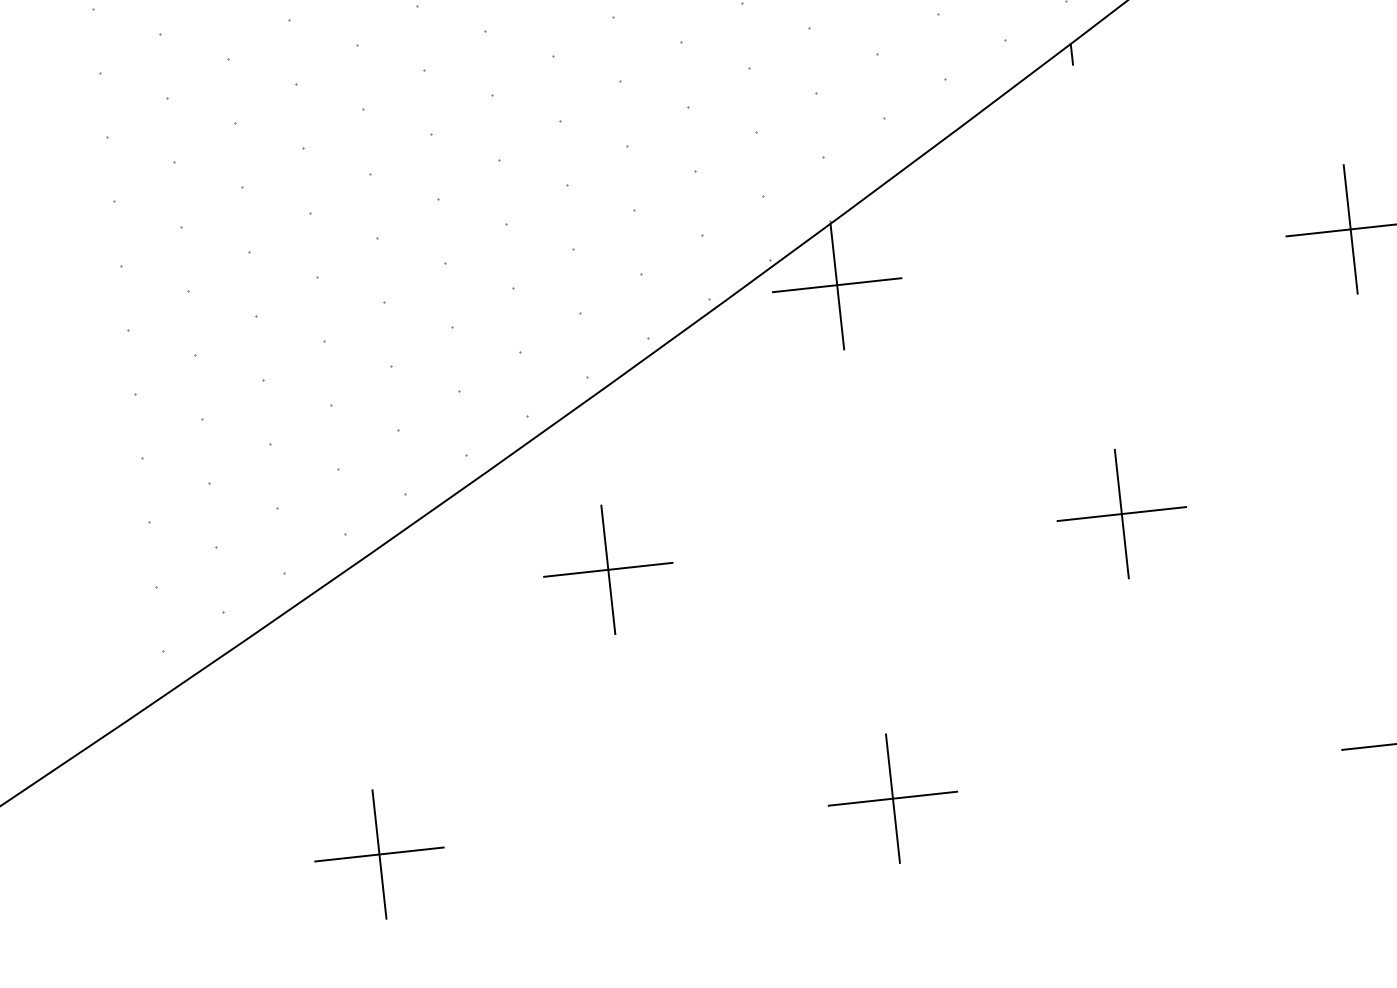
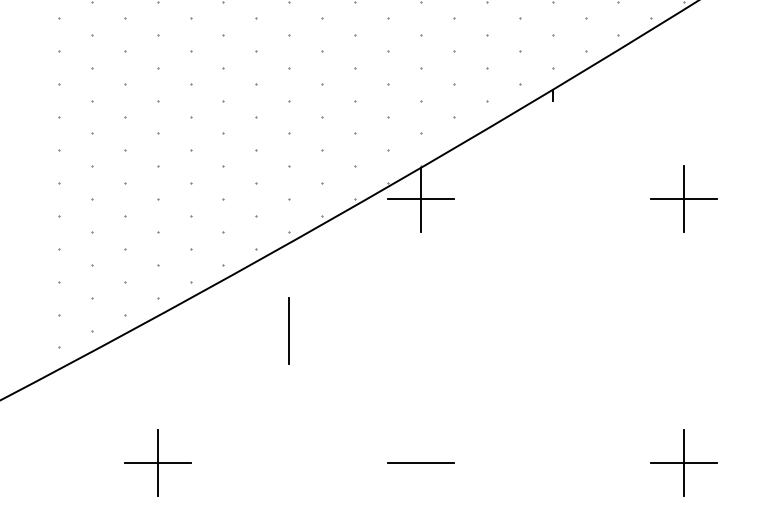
part: (1121, 513) -> (552, 330), removed
line: (608, 570) -> (289, 331), removed
line: (892, 798) -> (420, 462), removed

